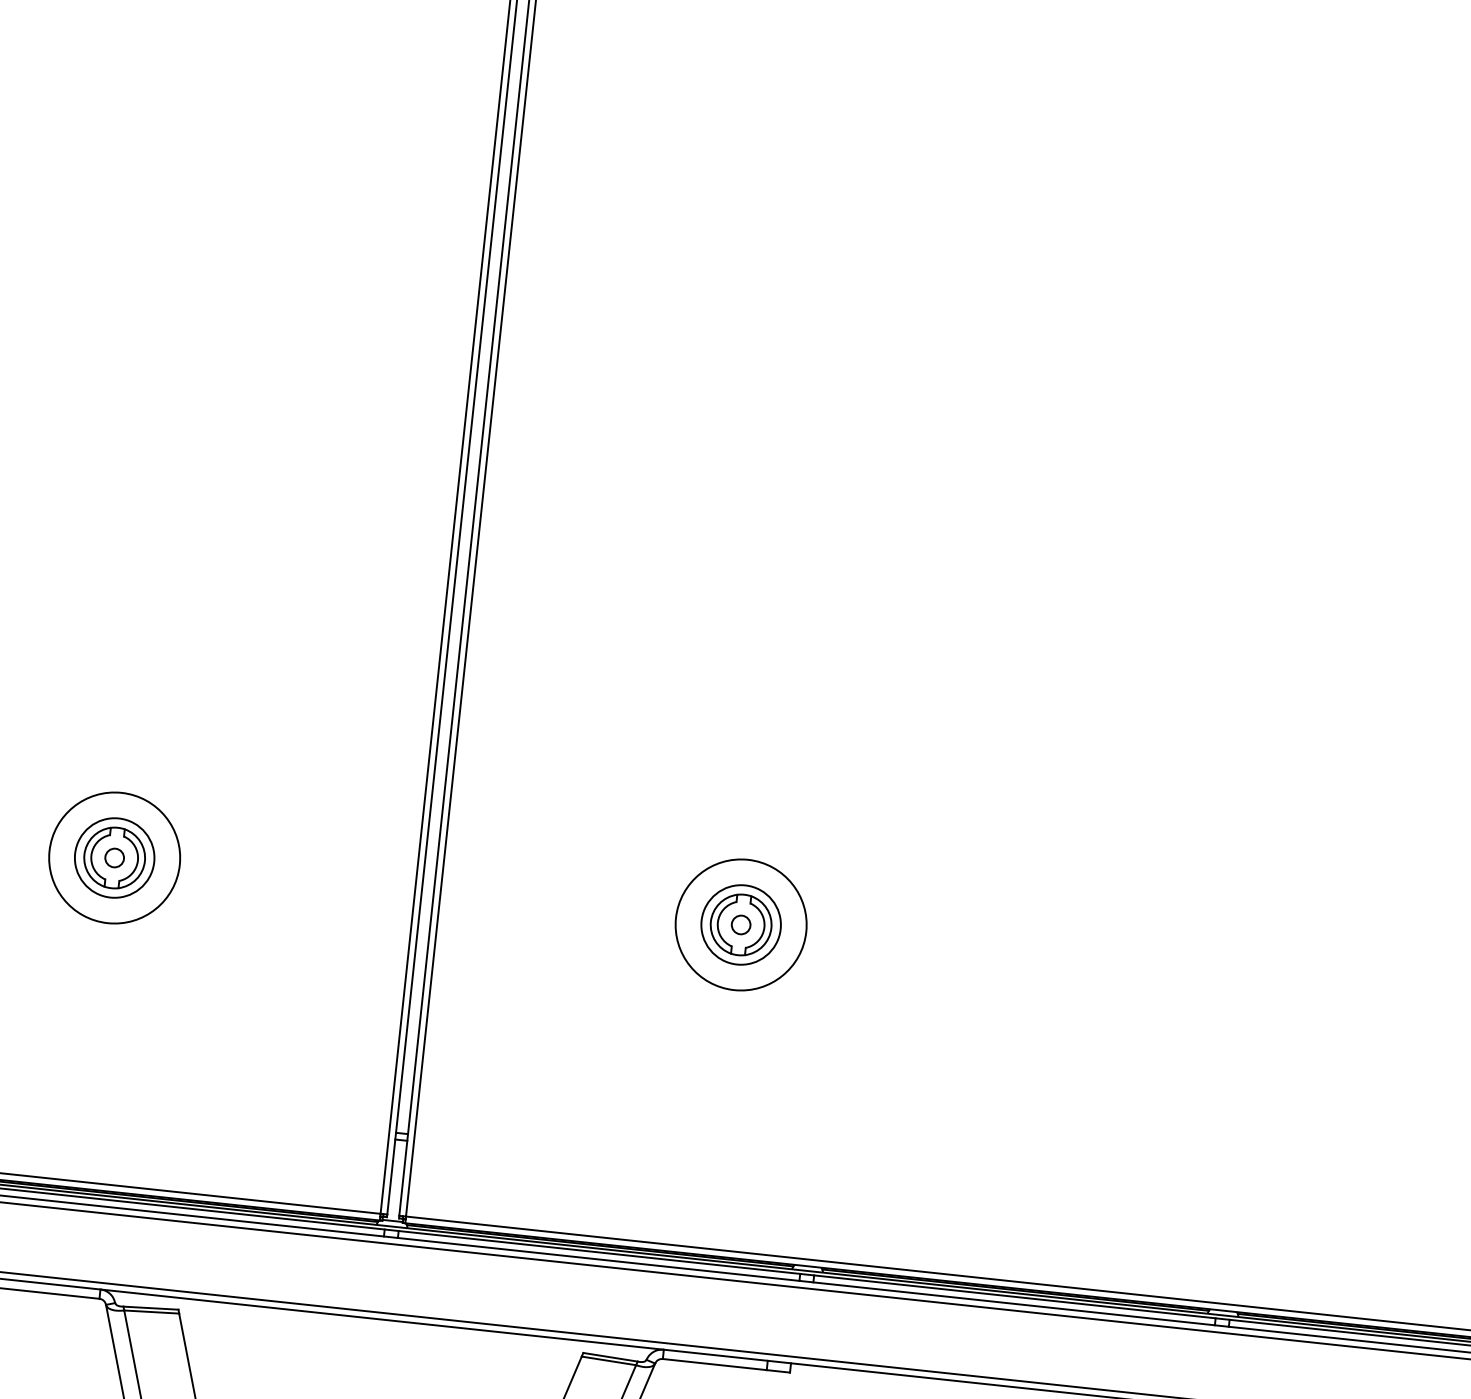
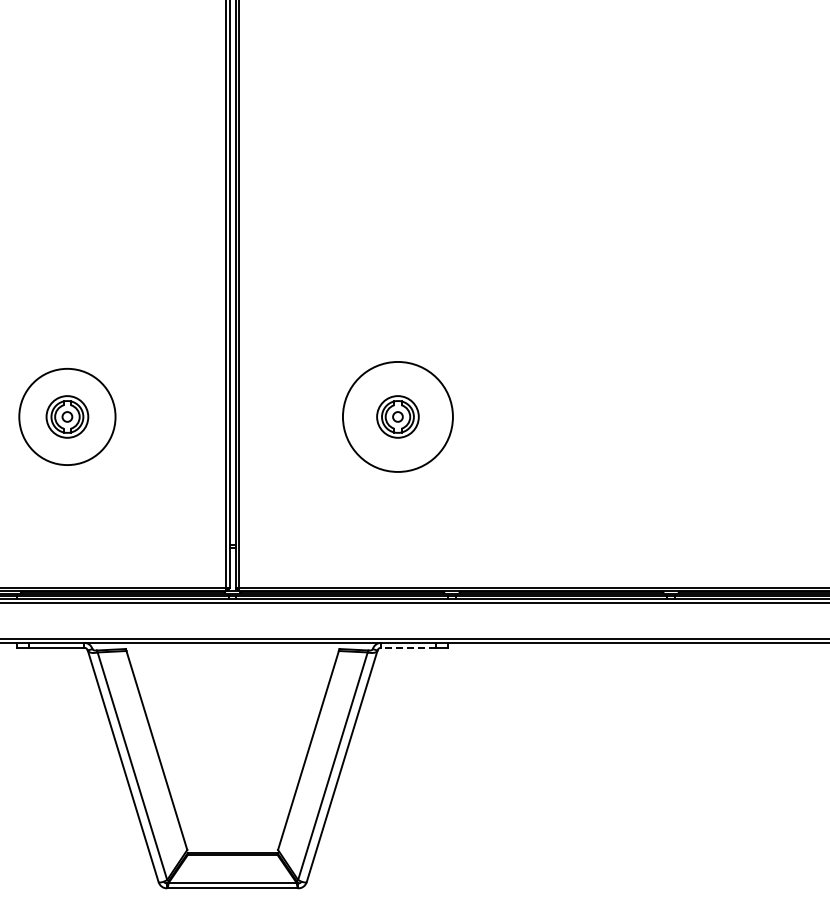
circle: (114, 857) -> (67, 416), size x1.4
circle: (740, 923) -> (397, 416), size x1.6
line: (714, 1364) -> (408, 647), solid -> dashed

